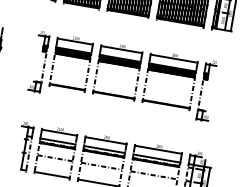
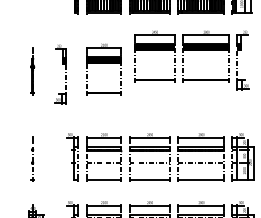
part: (38, 61) -> (60, 74), moved
part: (146, 80) -> (183, 60), moved

